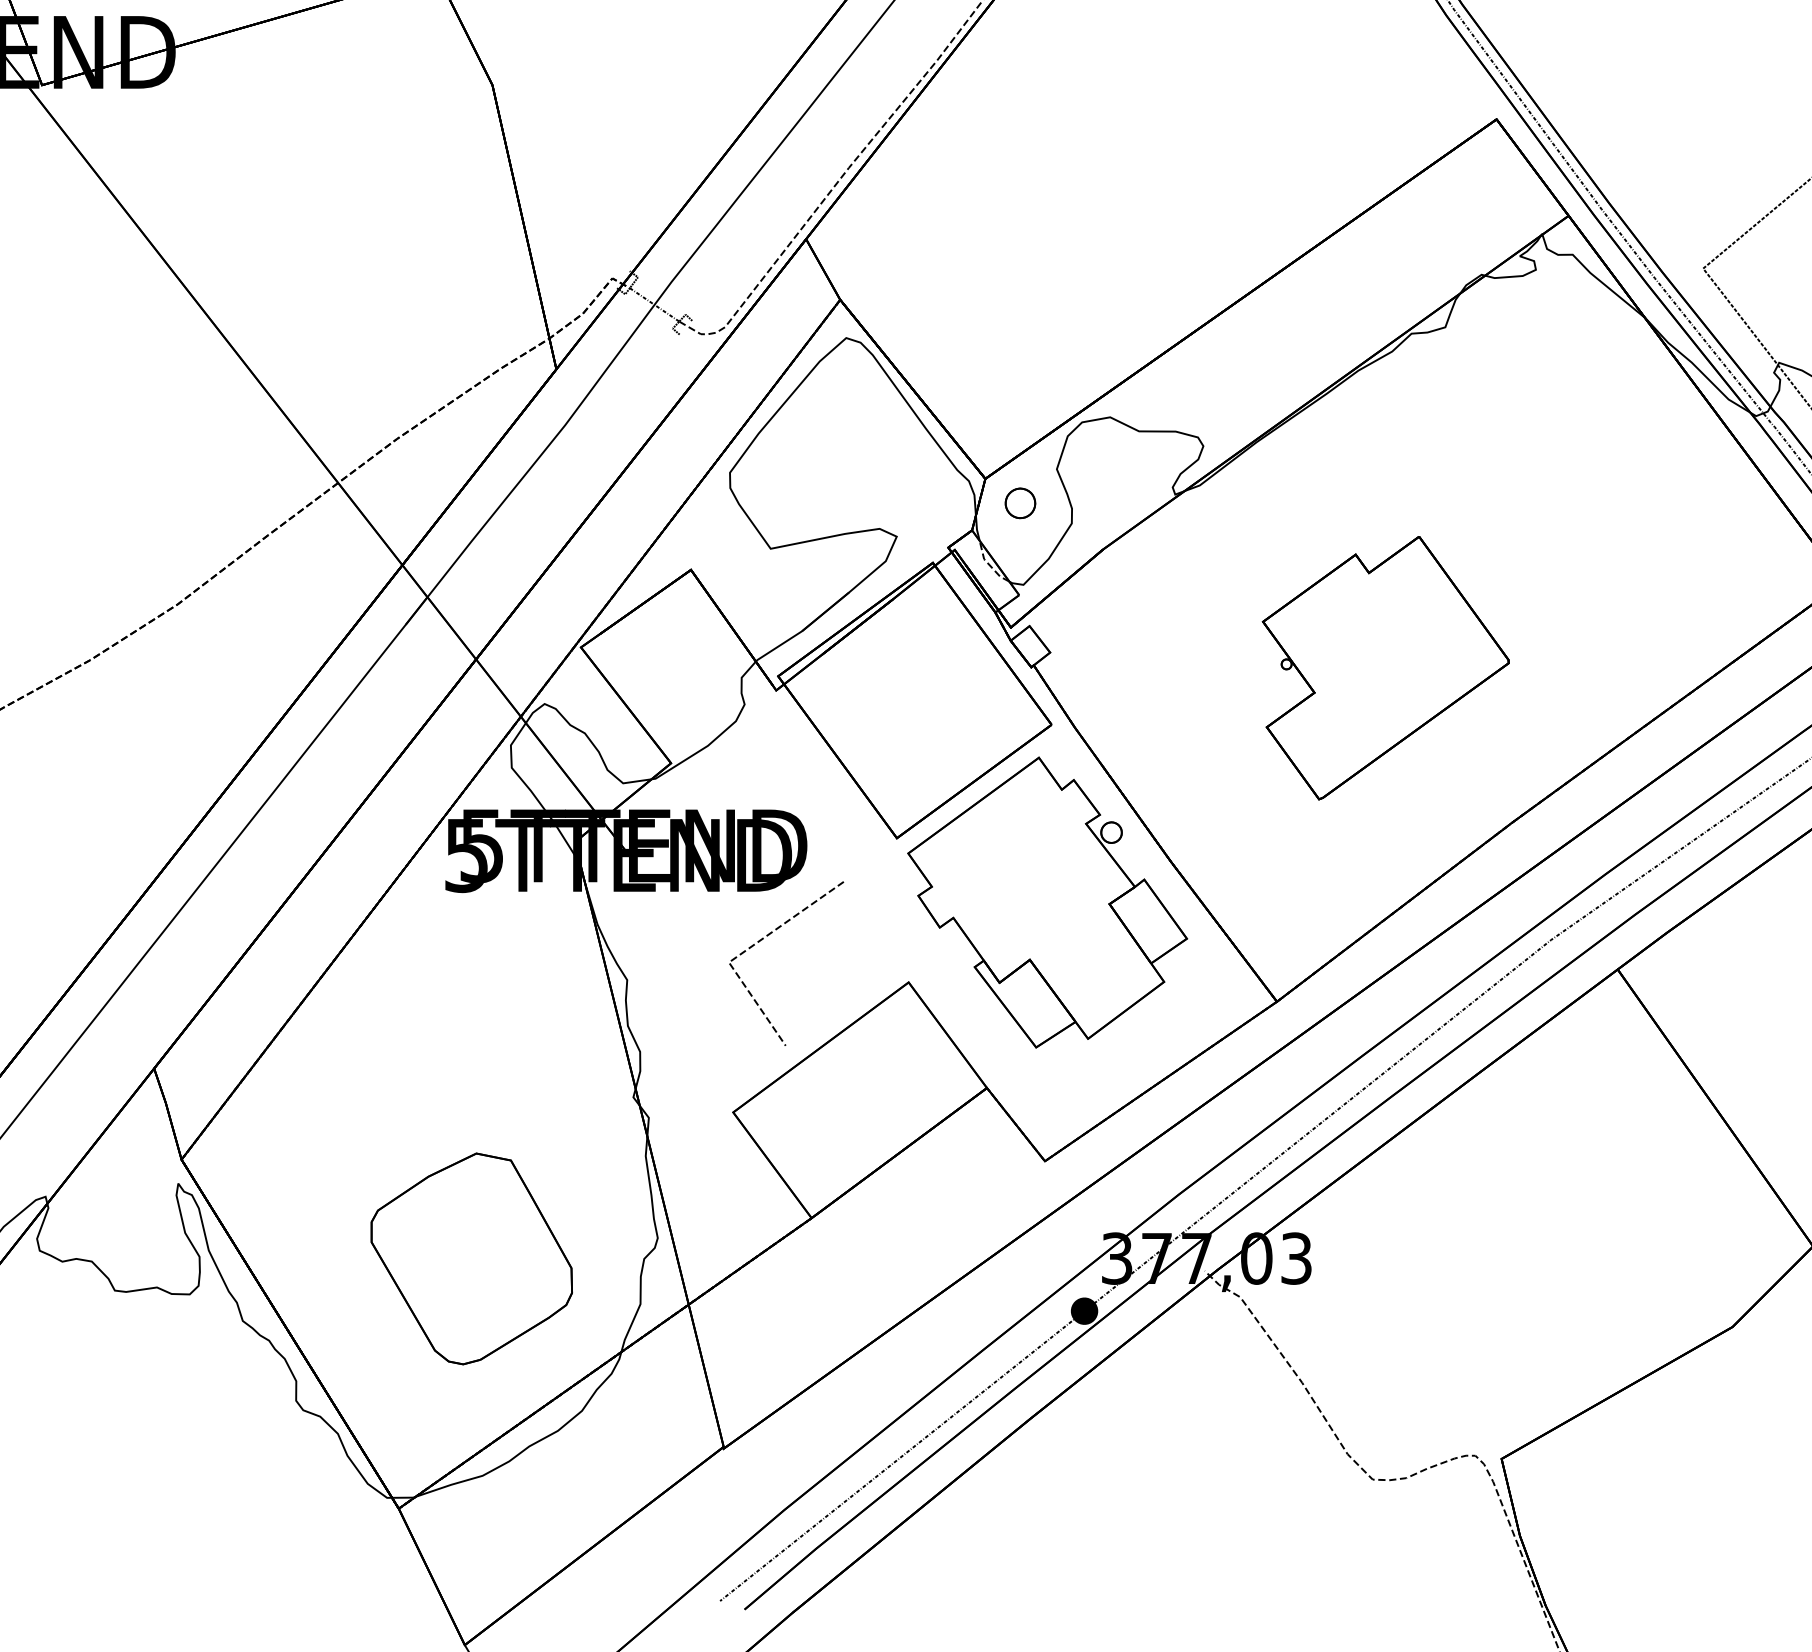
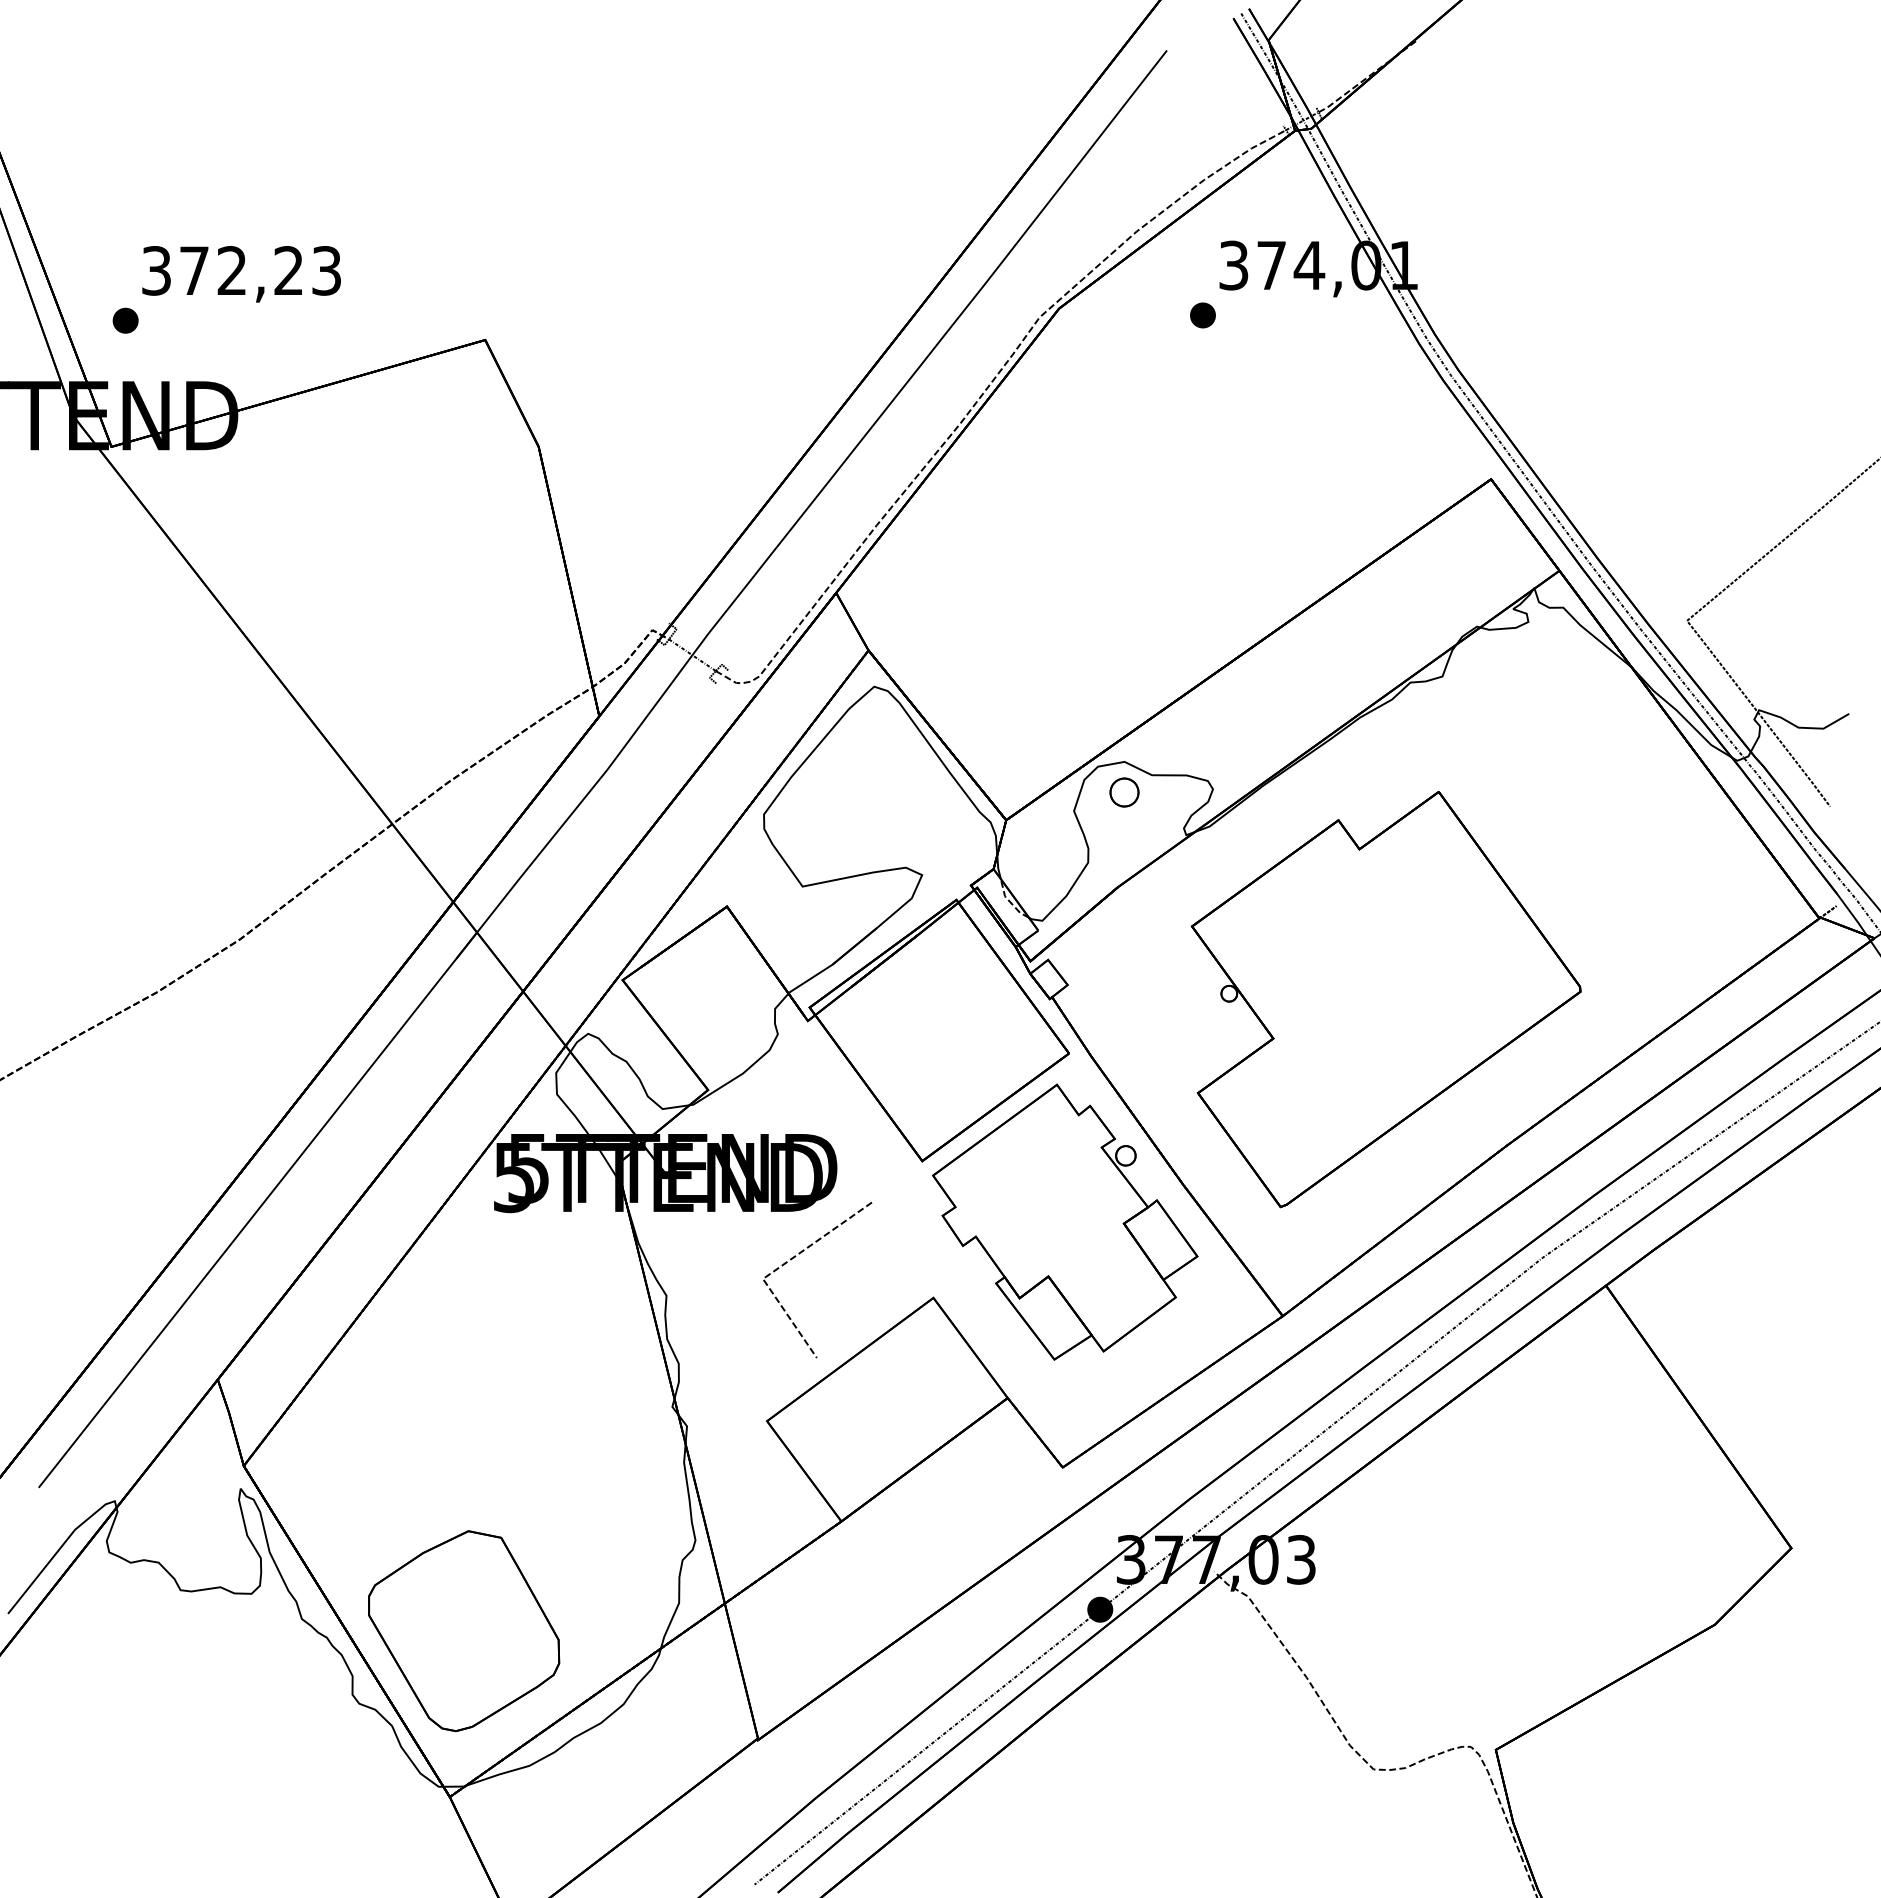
part: (1020, 503) -> (1124, 792), moved
part: (1385, 667) -> (1385, 999), size x1.67
part: (472, 1259) -> (464, 1631), moved

